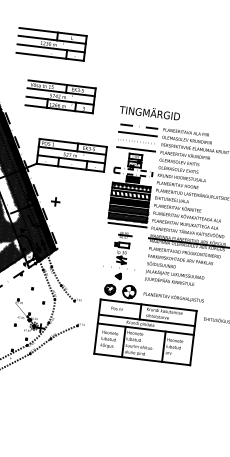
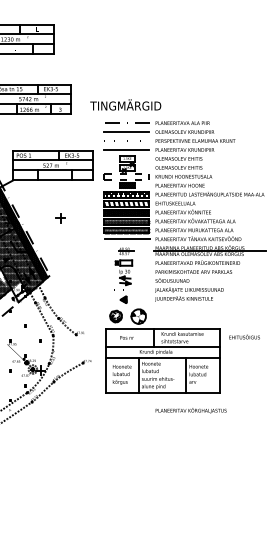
text: (149, 111) -> (125, 104), moved
part: (55, 202) -> (60, 218), moved
text: (173, 297) -> (190, 410), moved

